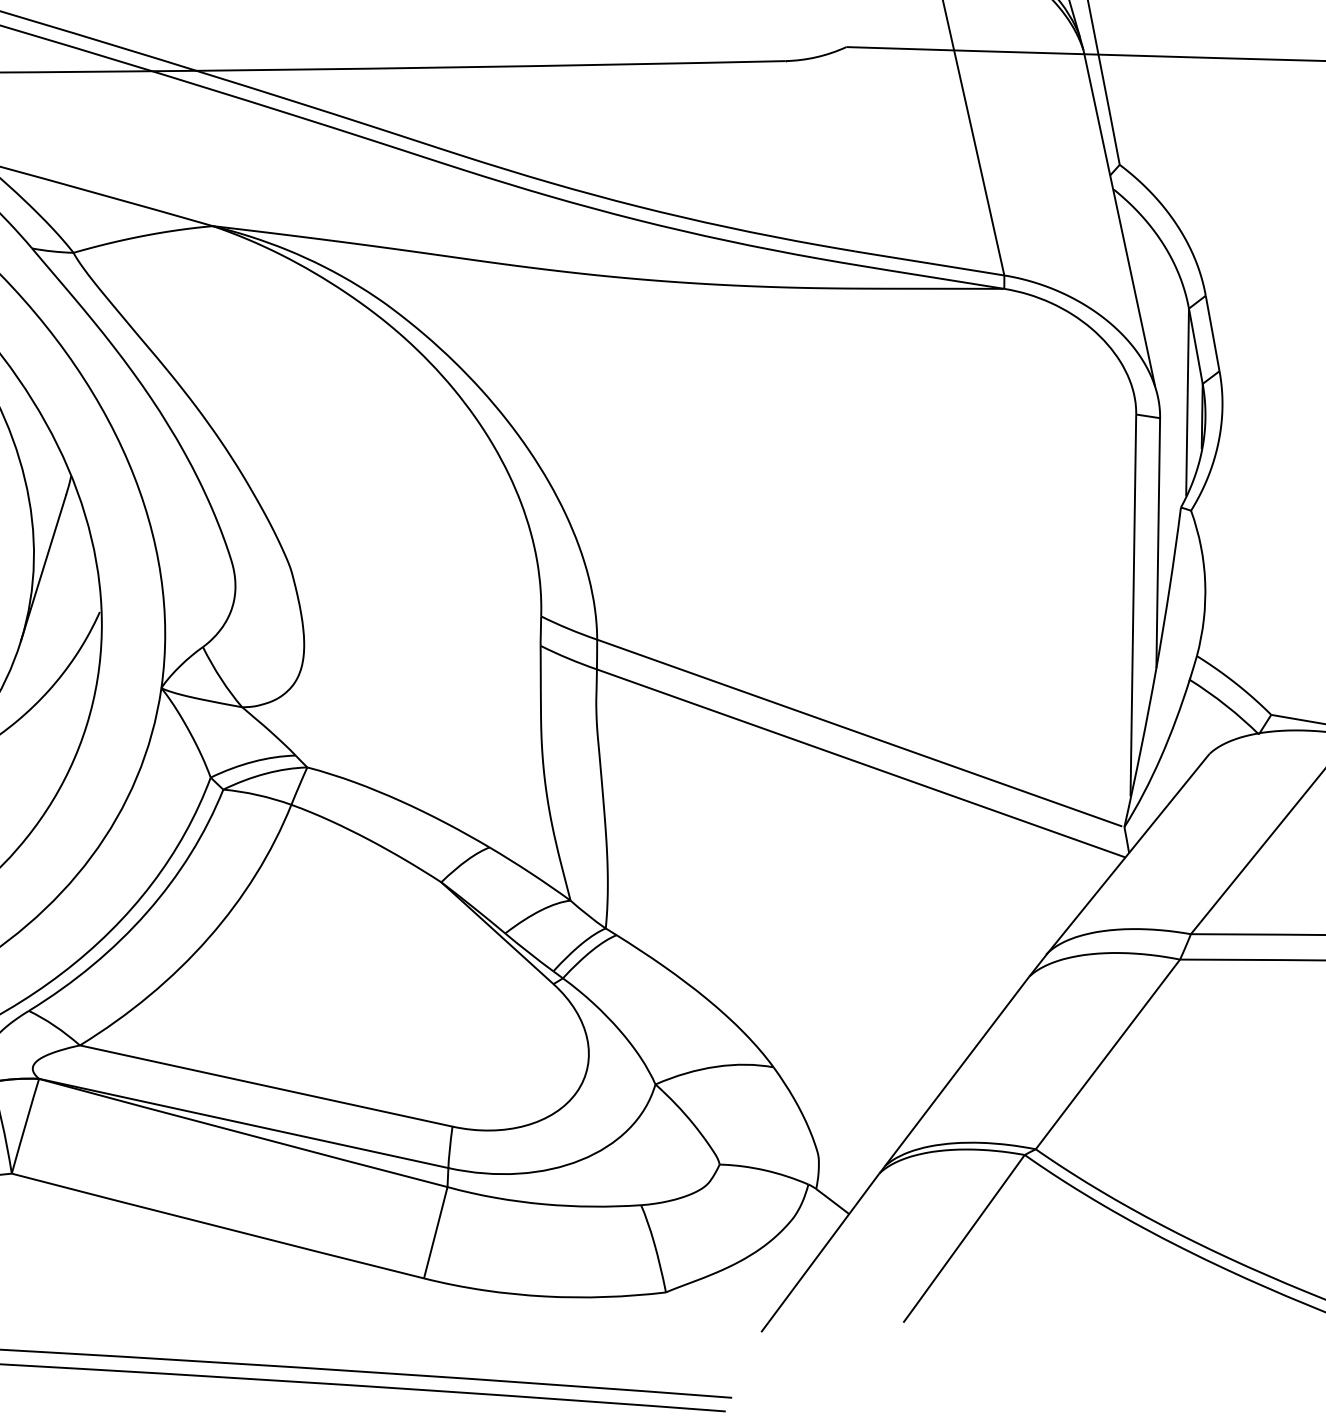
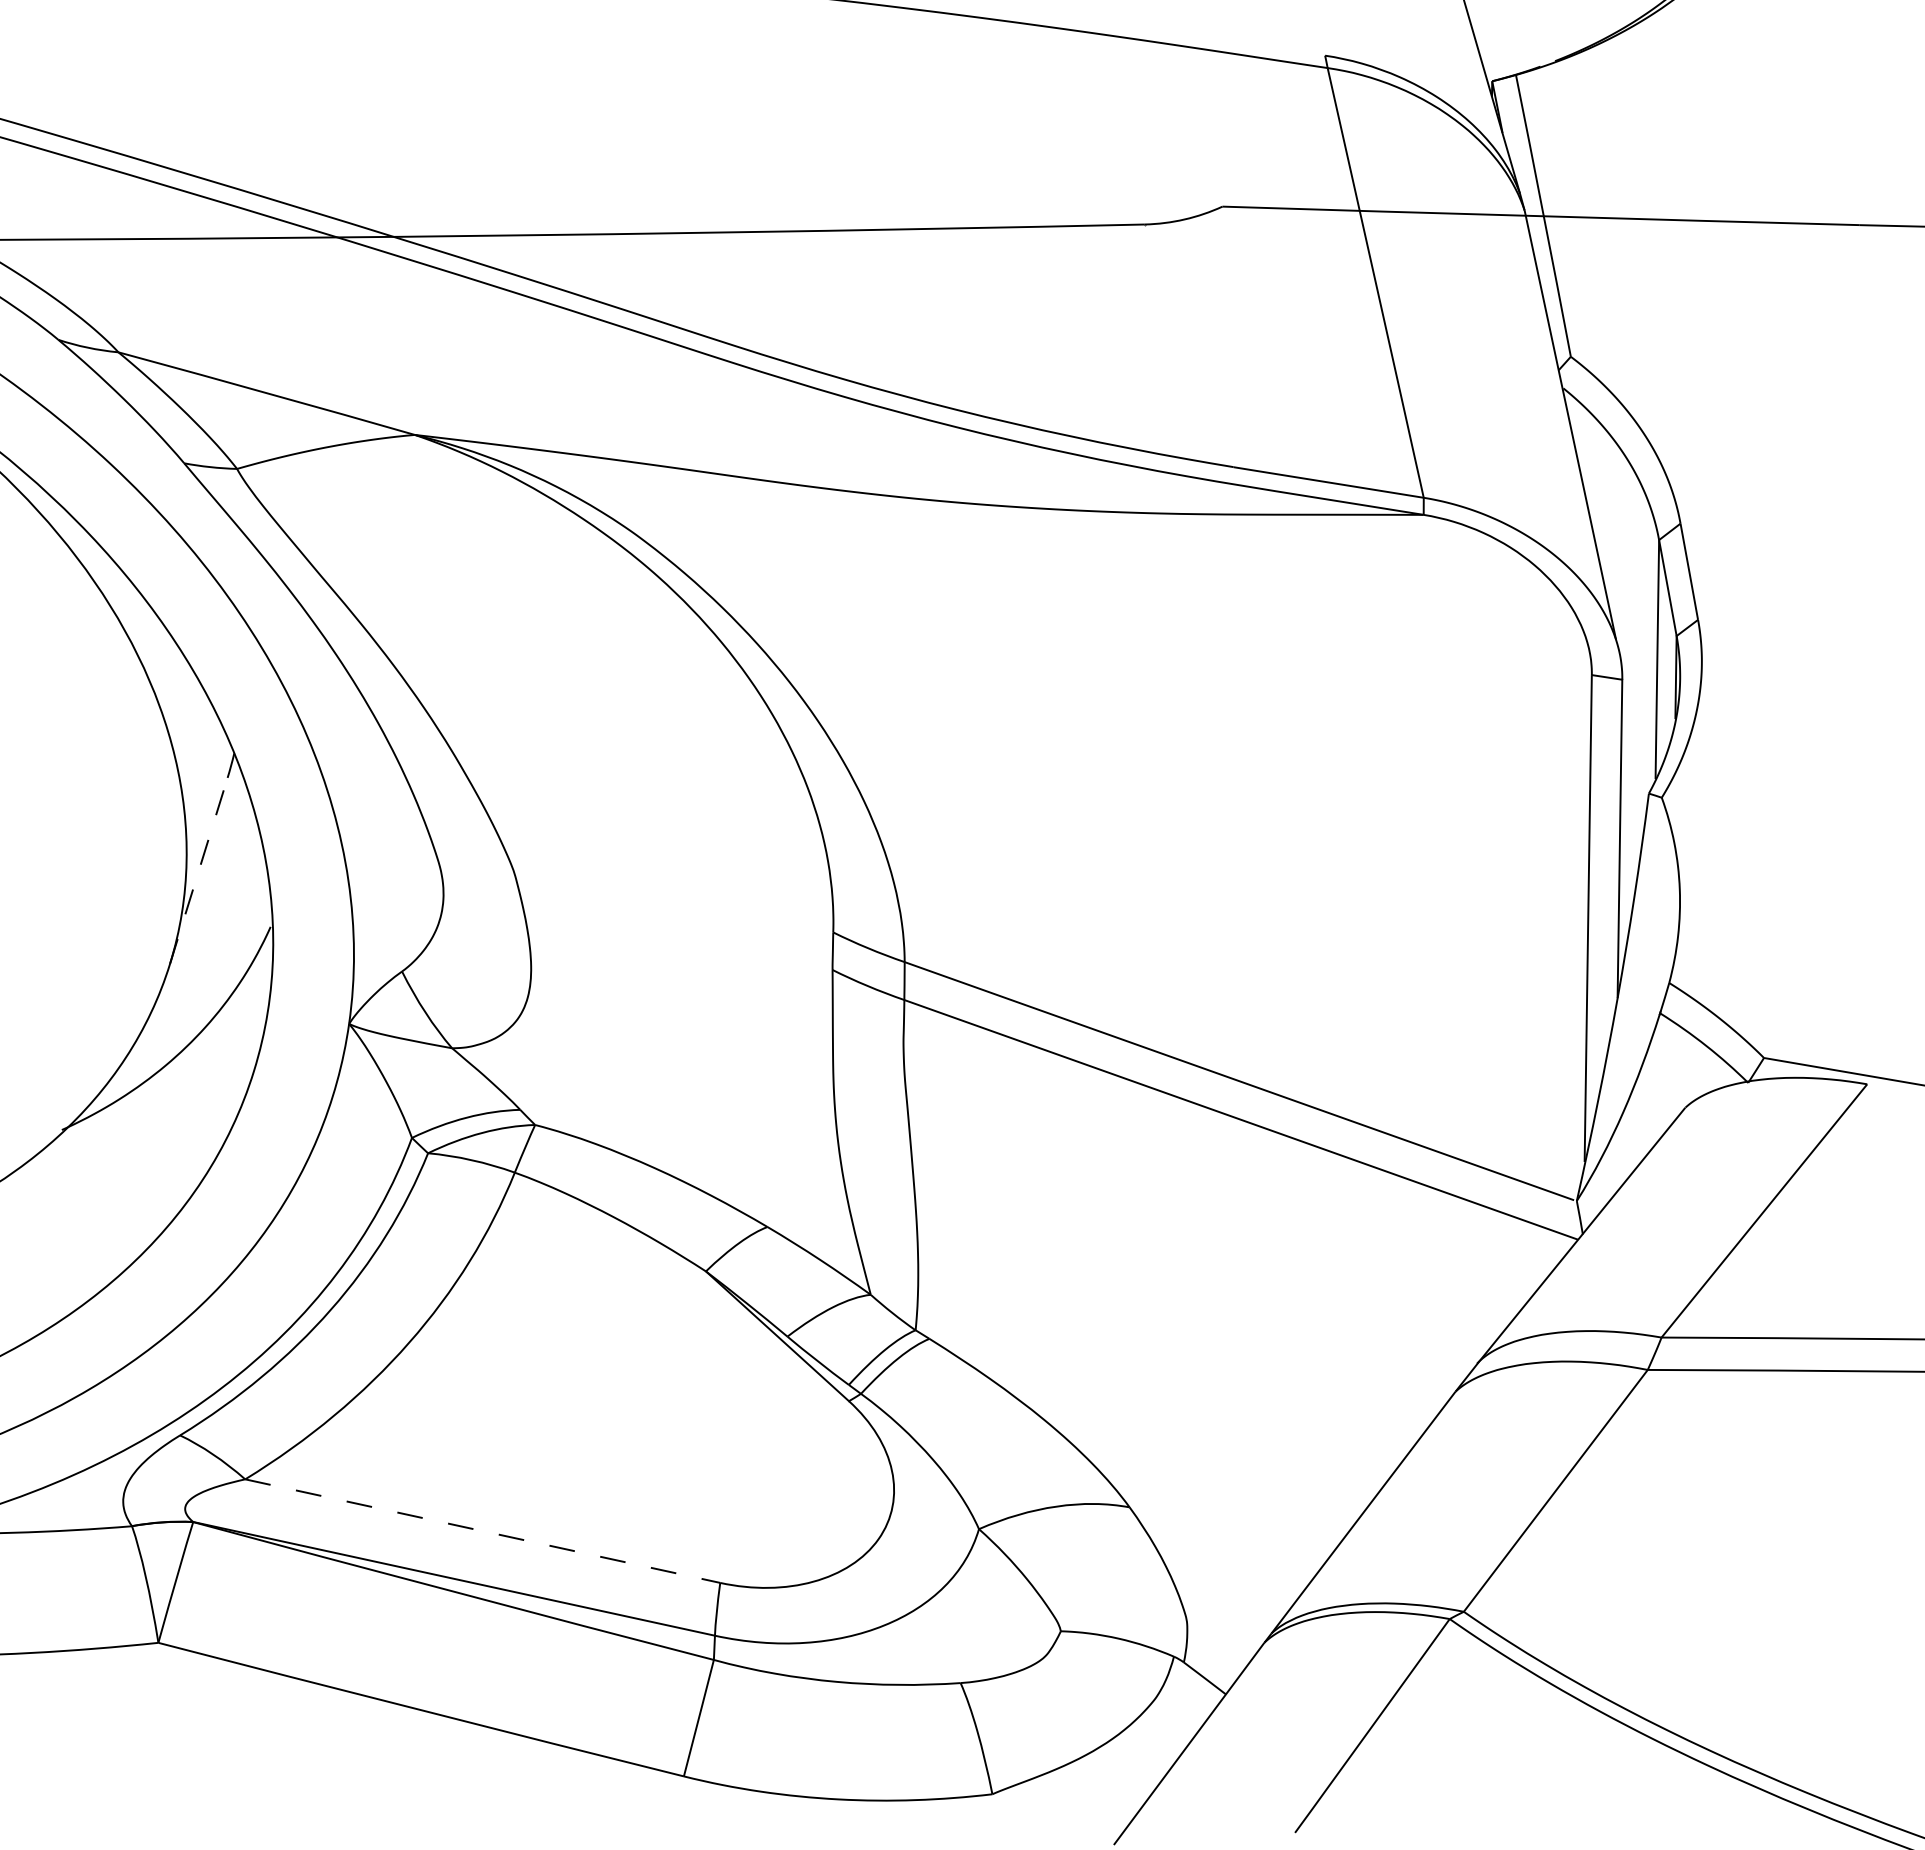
line: (43, 567) -> (198, 870), solid -> dashed
line: (266, 1086) -> (483, 1531), solid -> dashed

